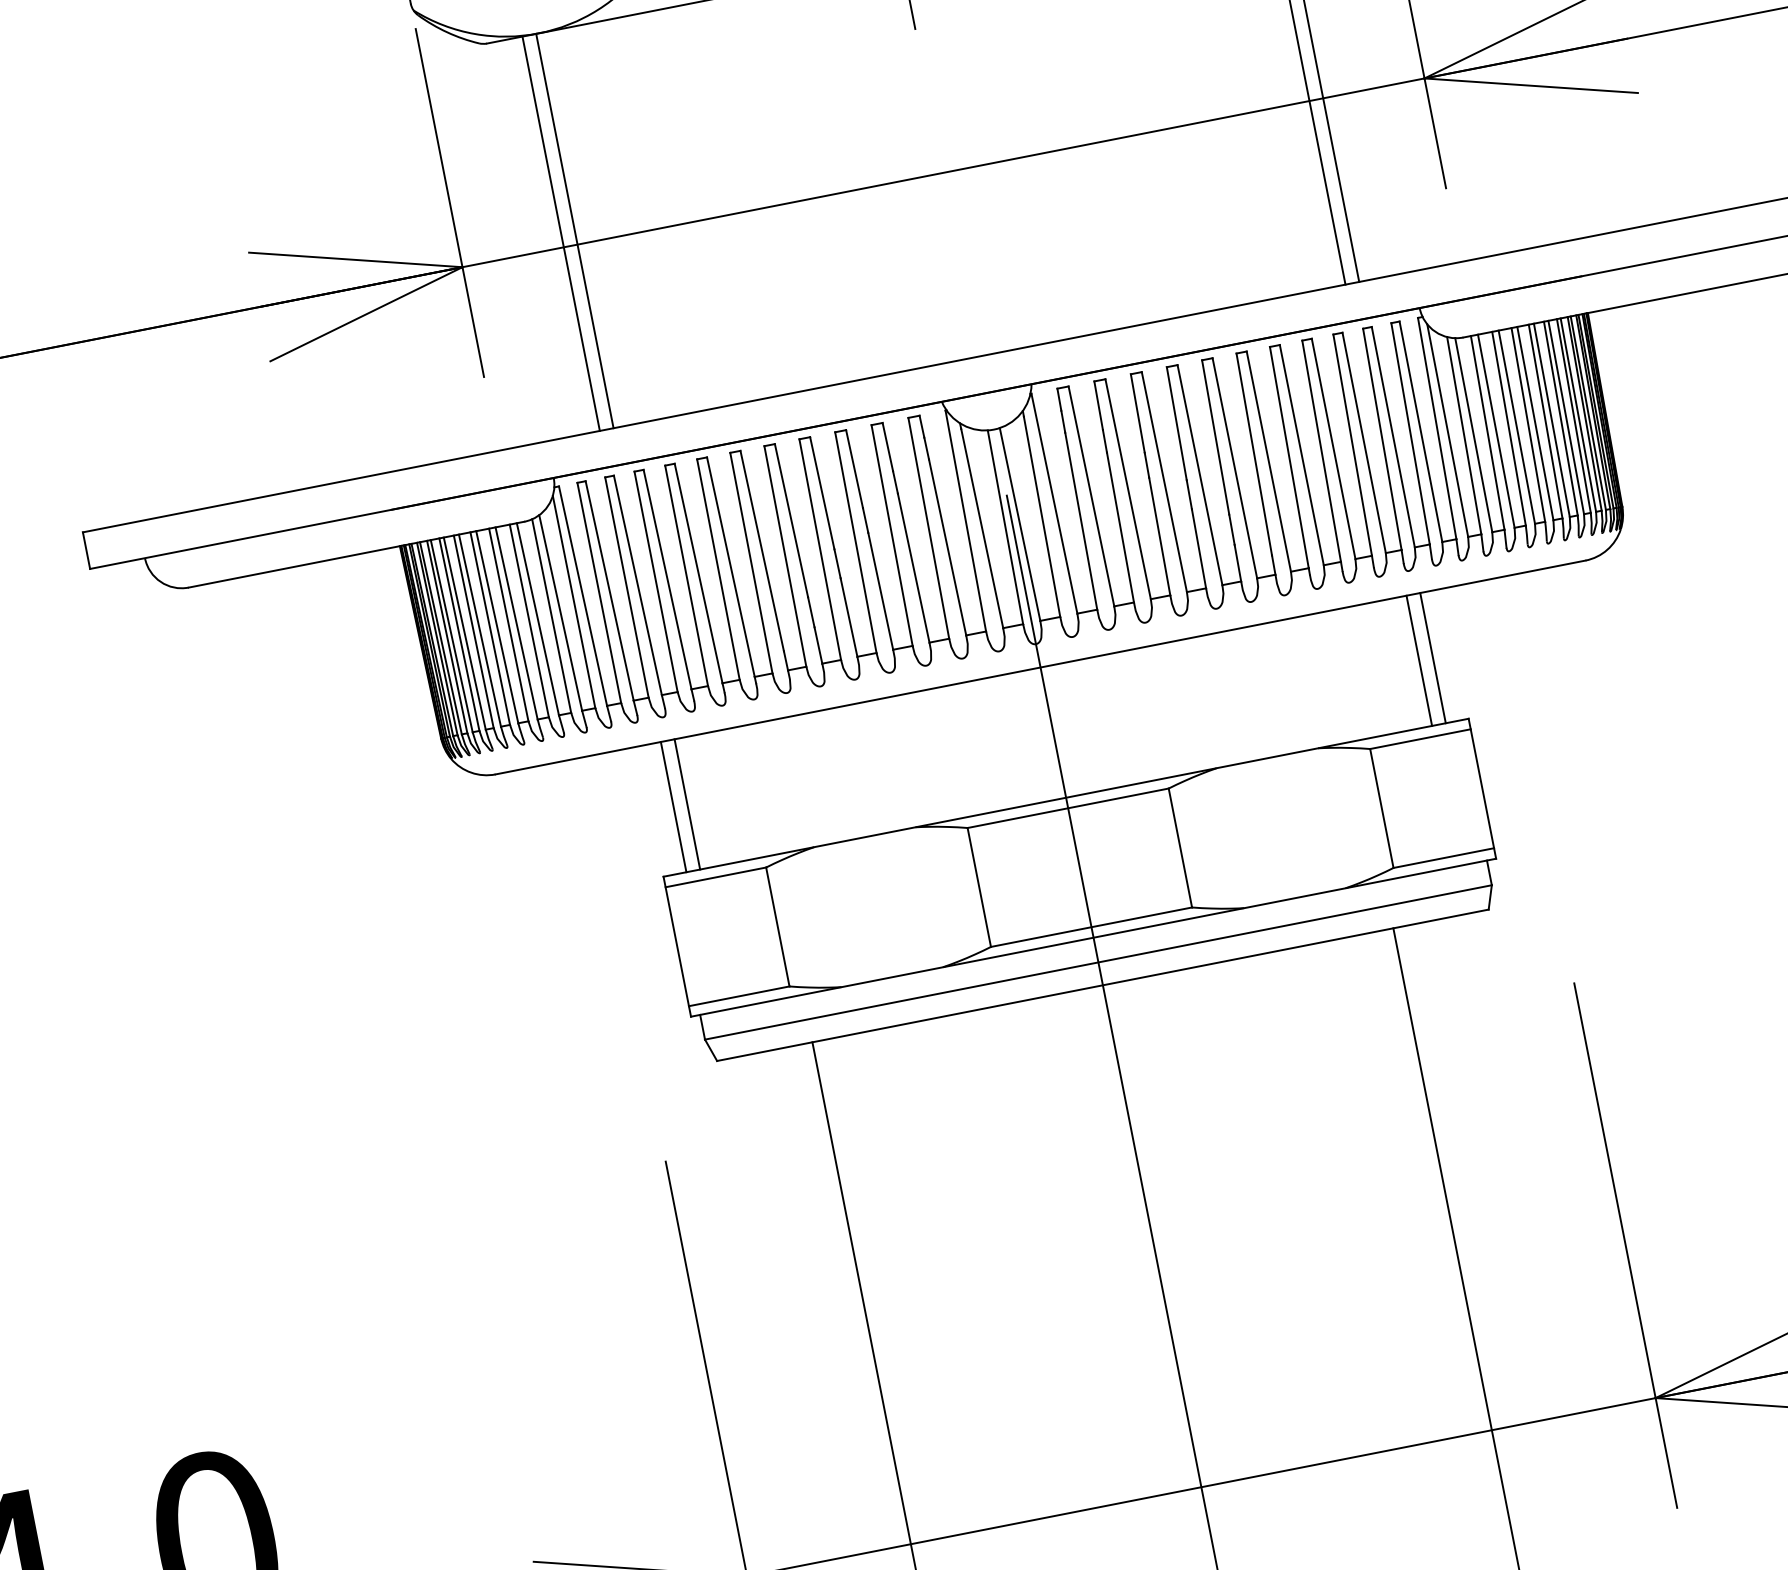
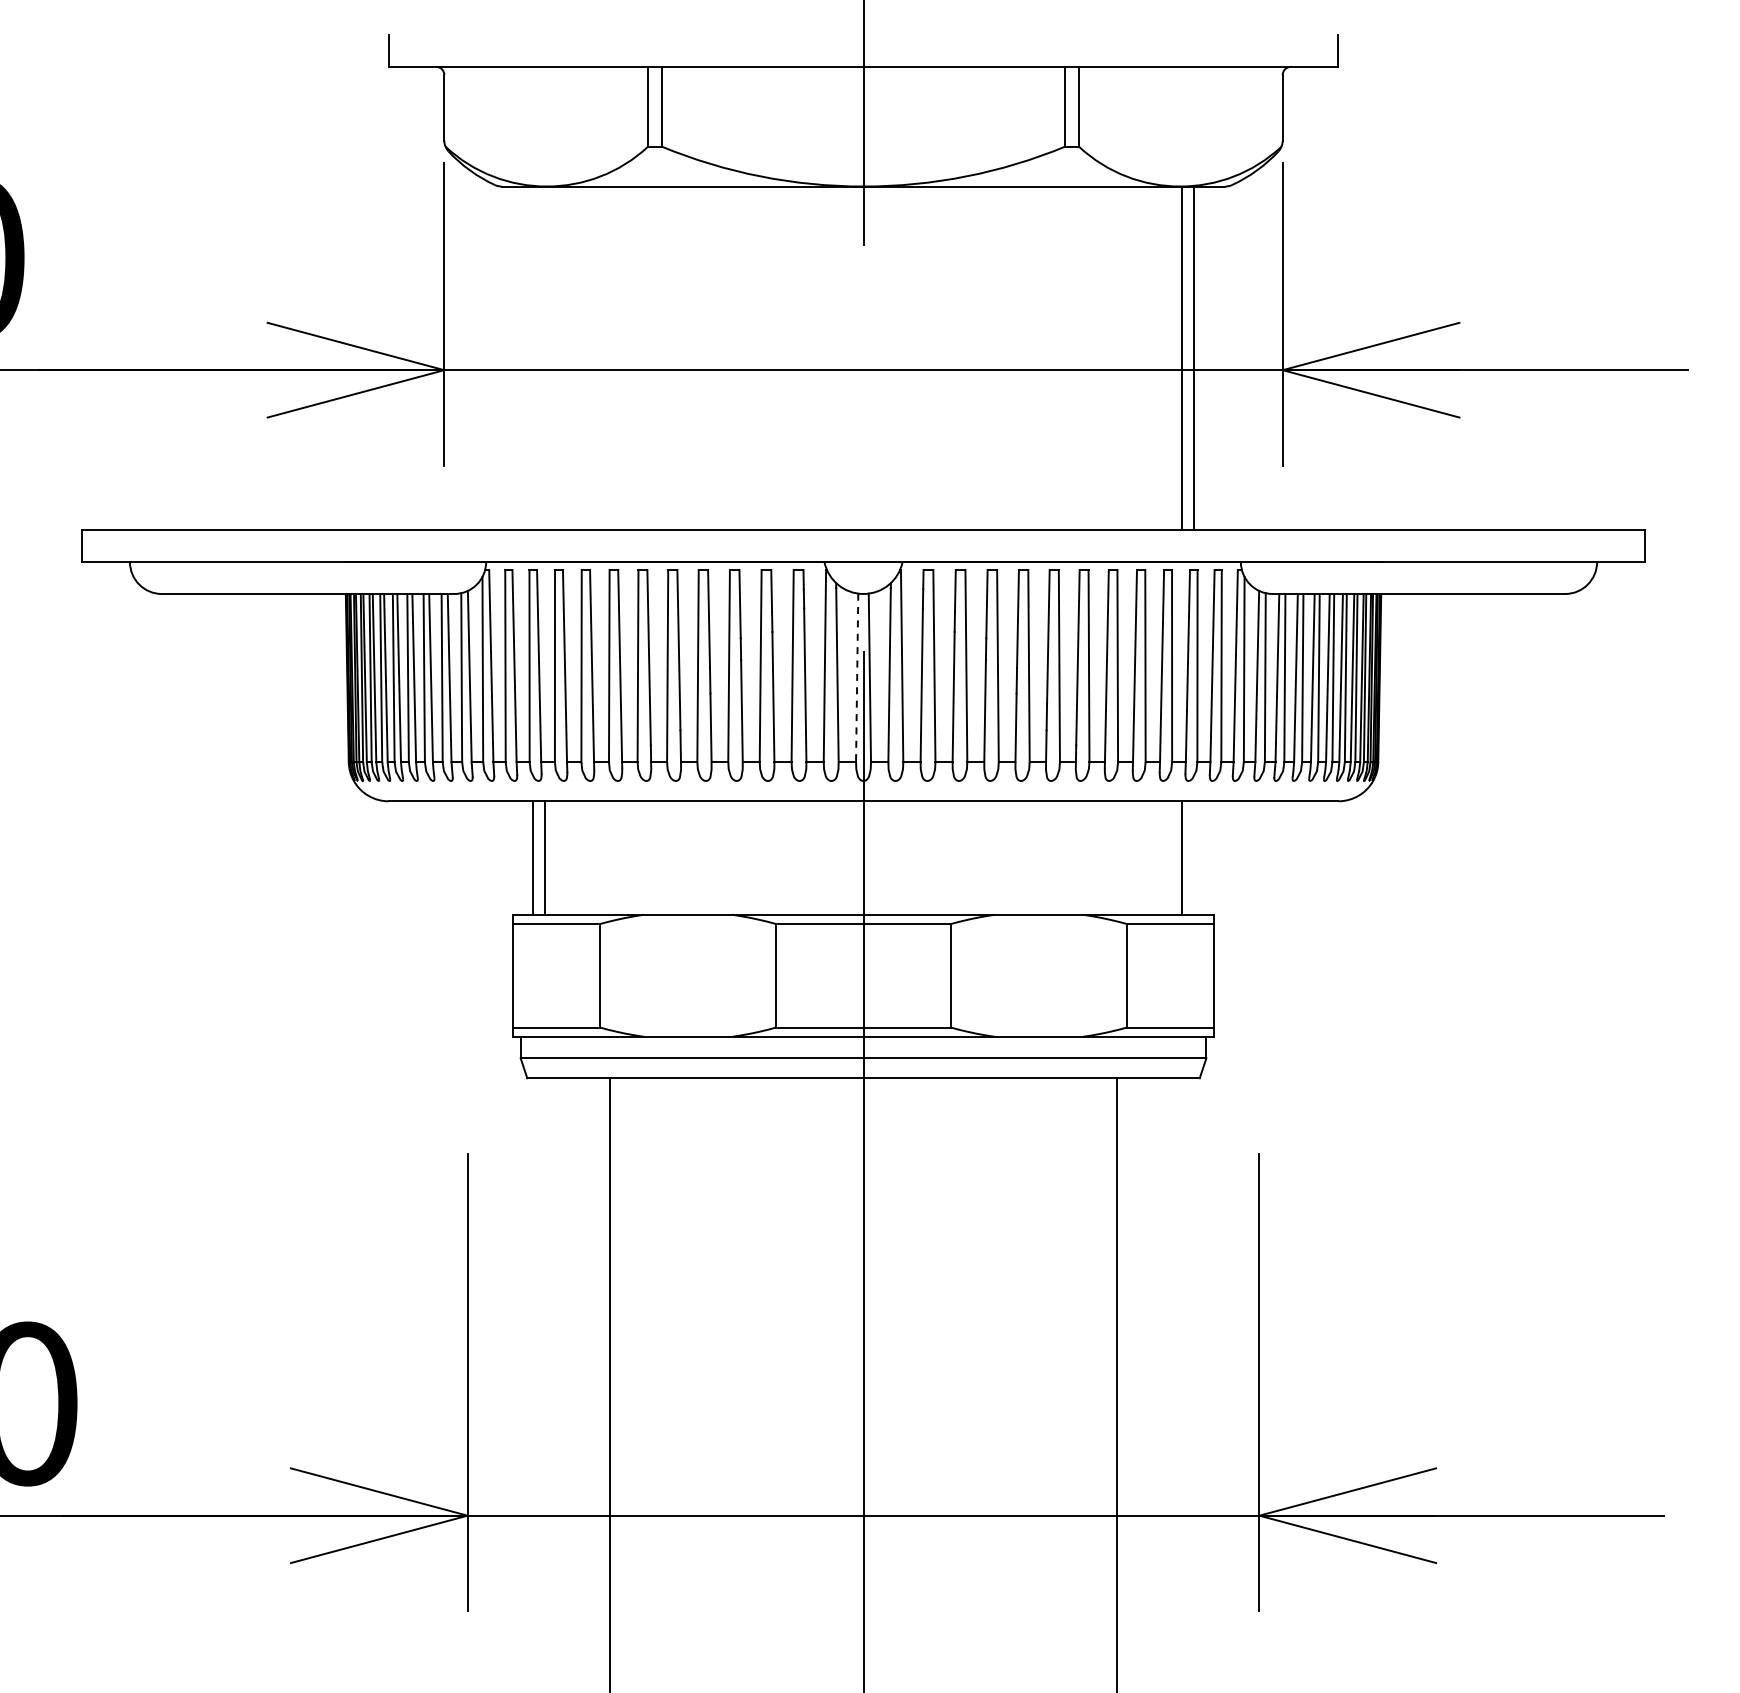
line: (574, 231) -> (544, 358), removed
line: (561, 233) -> (532, 358), removed
line: (1005, 527) -> (857, 678), solid -> dashed
line: (1432, 657) -> (1194, 857), removed

